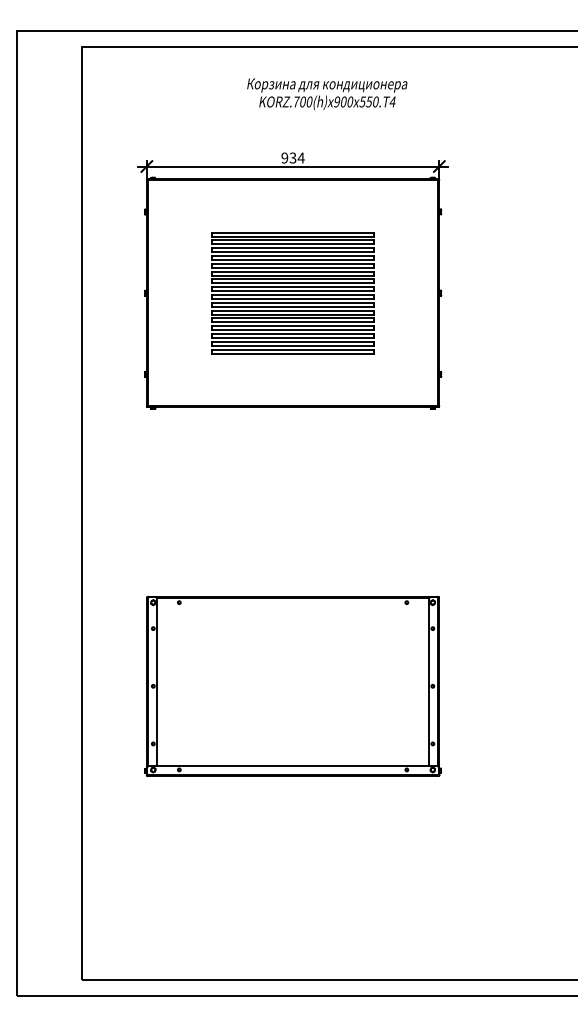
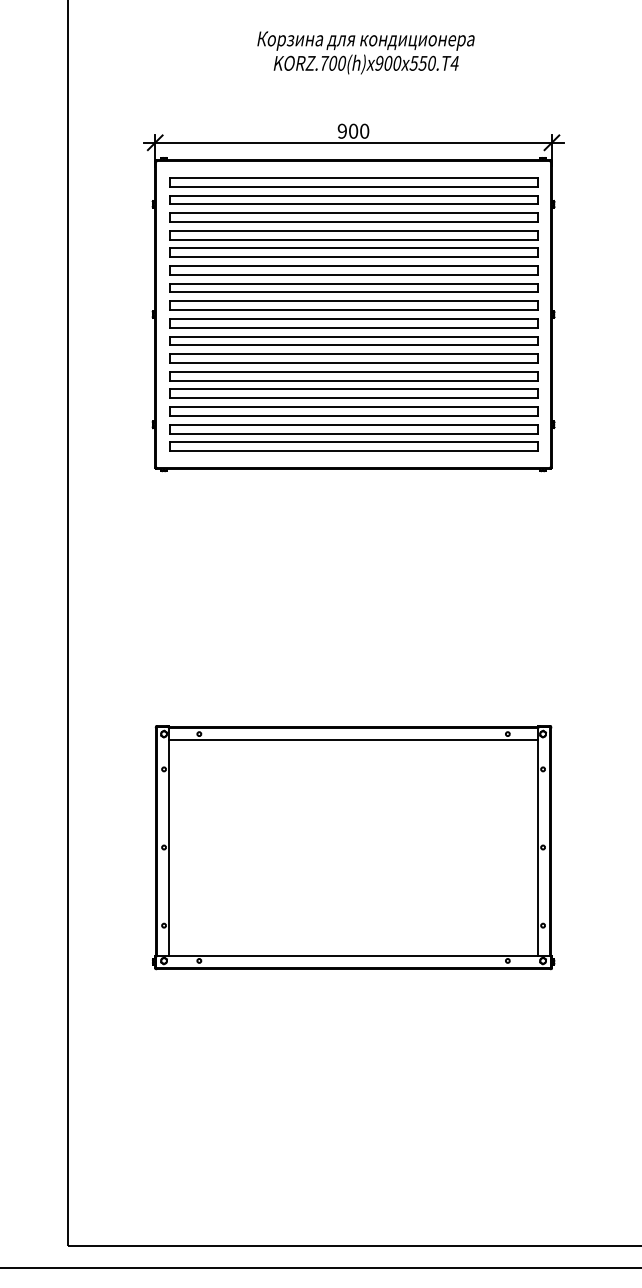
text: (327, 93) -> (366, 51), moved
text: (296, 157) -> (358, 130), 934 -> 900
part: (292, 292) -> (352, 313), size x1.67
line: (292, 606) -> (352, 739), added

